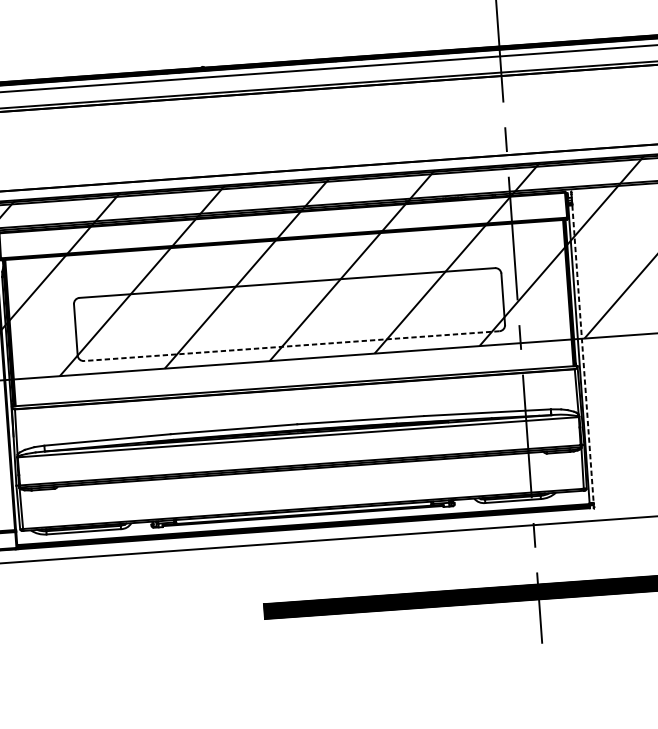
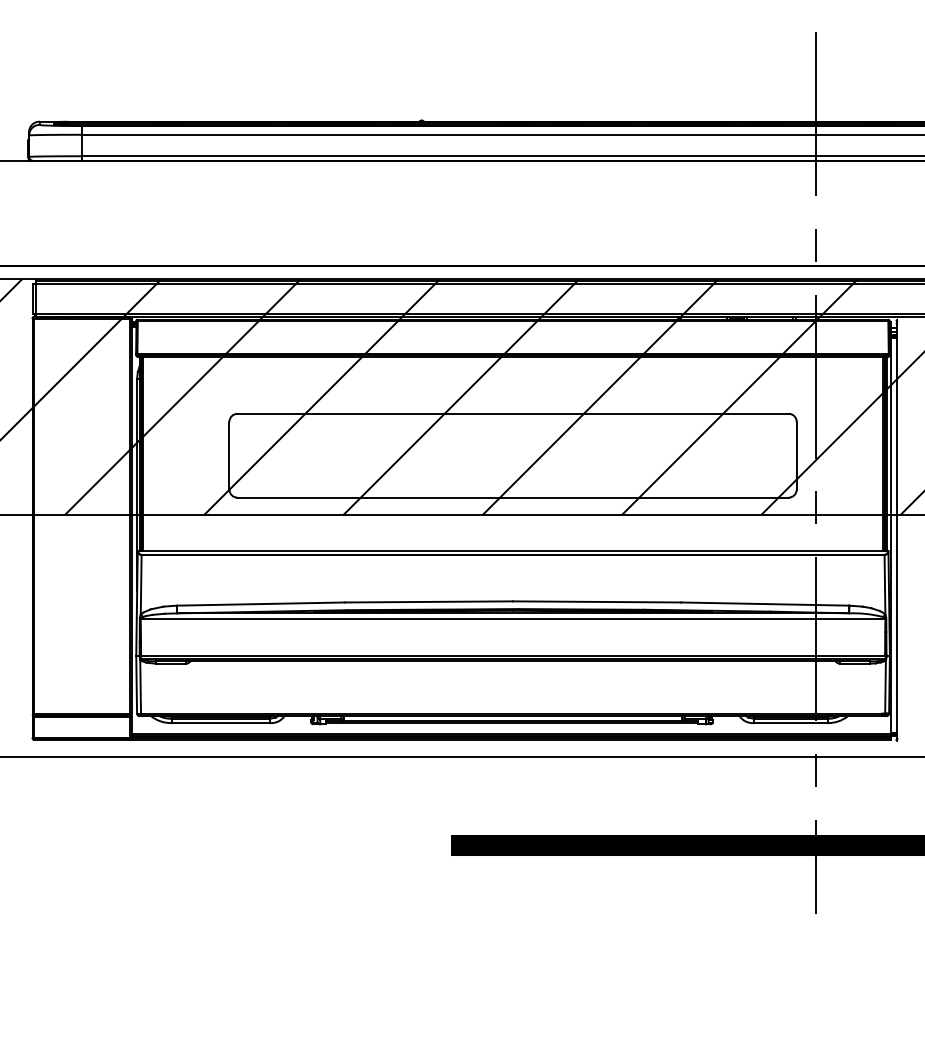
line: (292, 346) -> (513, 497), dashed -> solid
line: (582, 354) -> (896, 536), dashed -> solid

